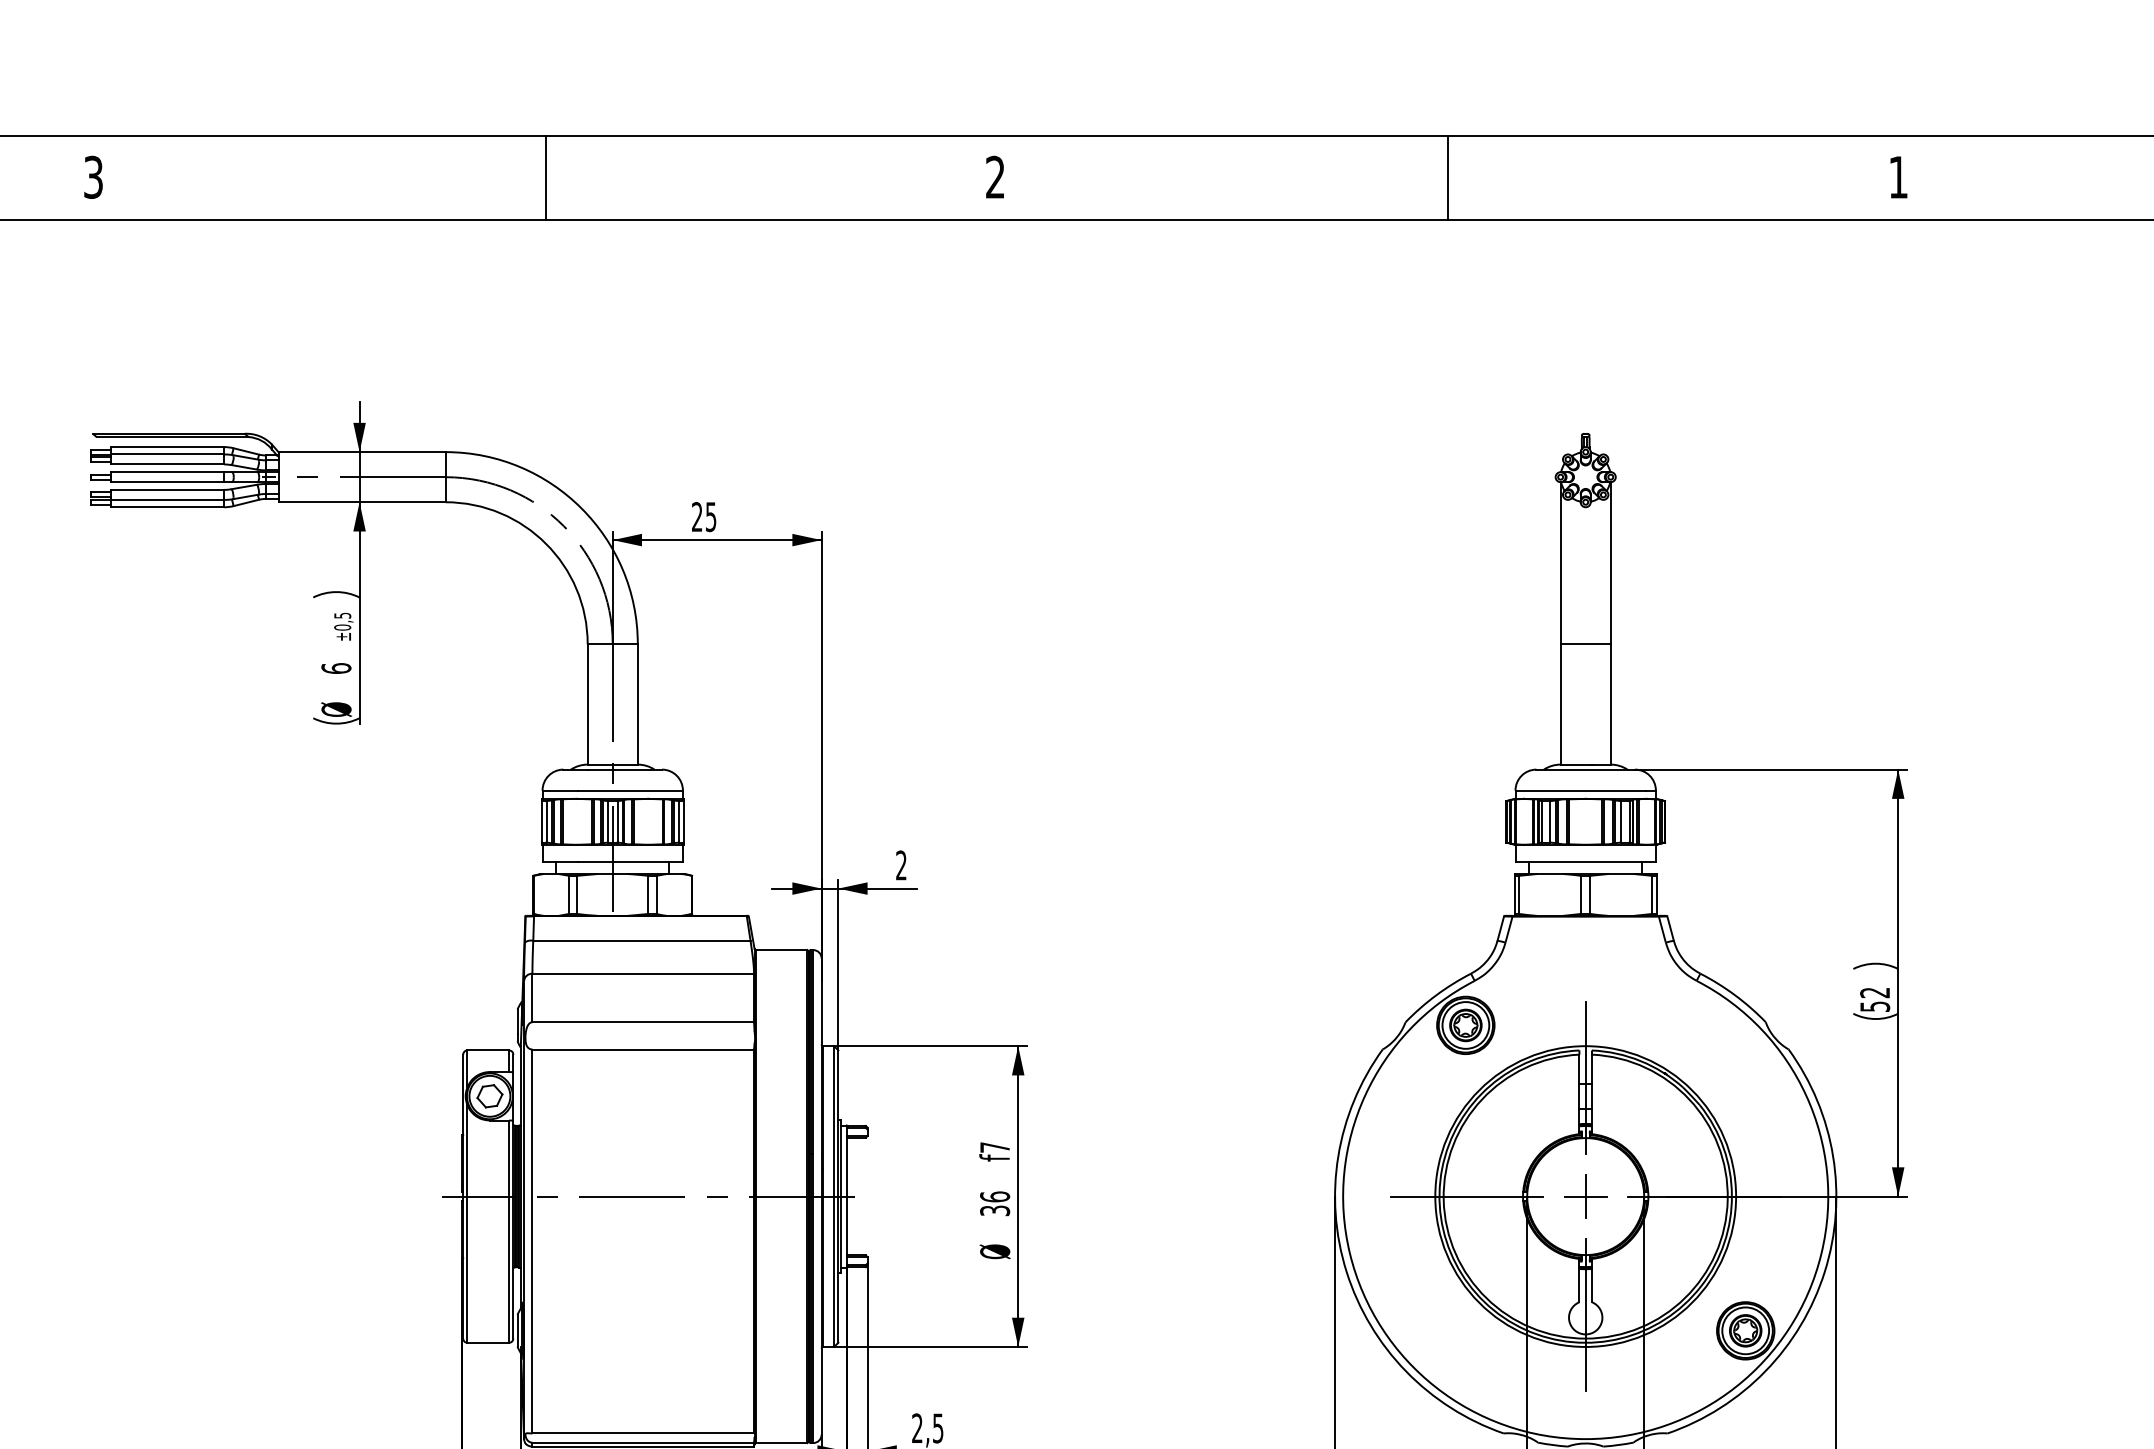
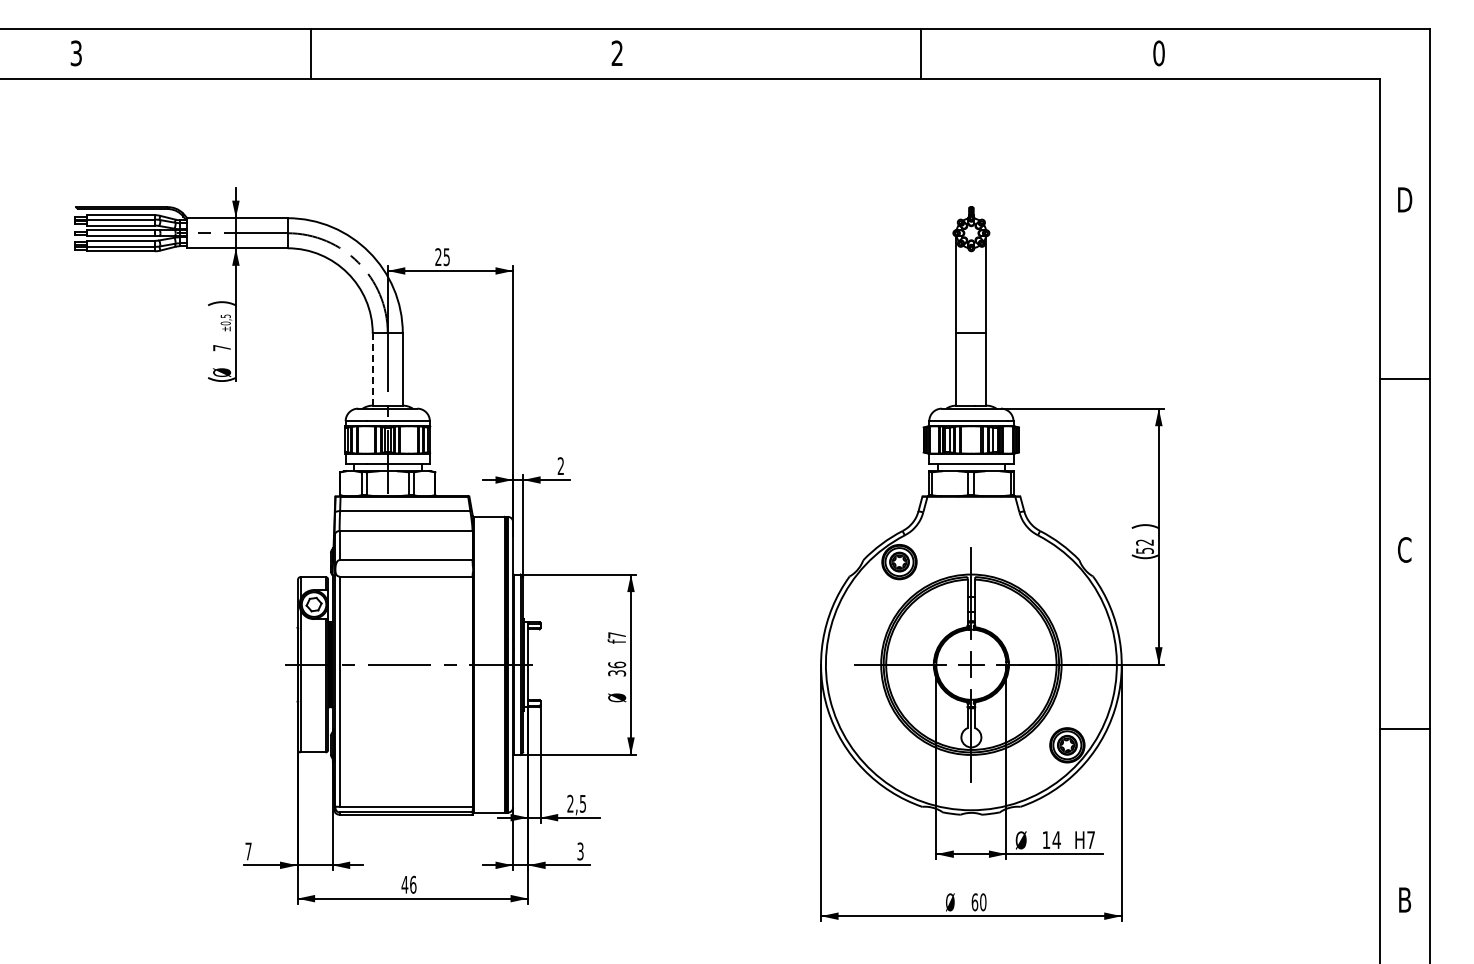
line: (545, 177) -> (310, 53), moved
line: (1447, 177) -> (920, 53), moved
text: (1897, 177) -> (1158, 53), 1 -> 0
text: (335, 667) -> (221, 347), 6 -> 7
line: (587, 706) -> (372, 370), solid -> dashed

